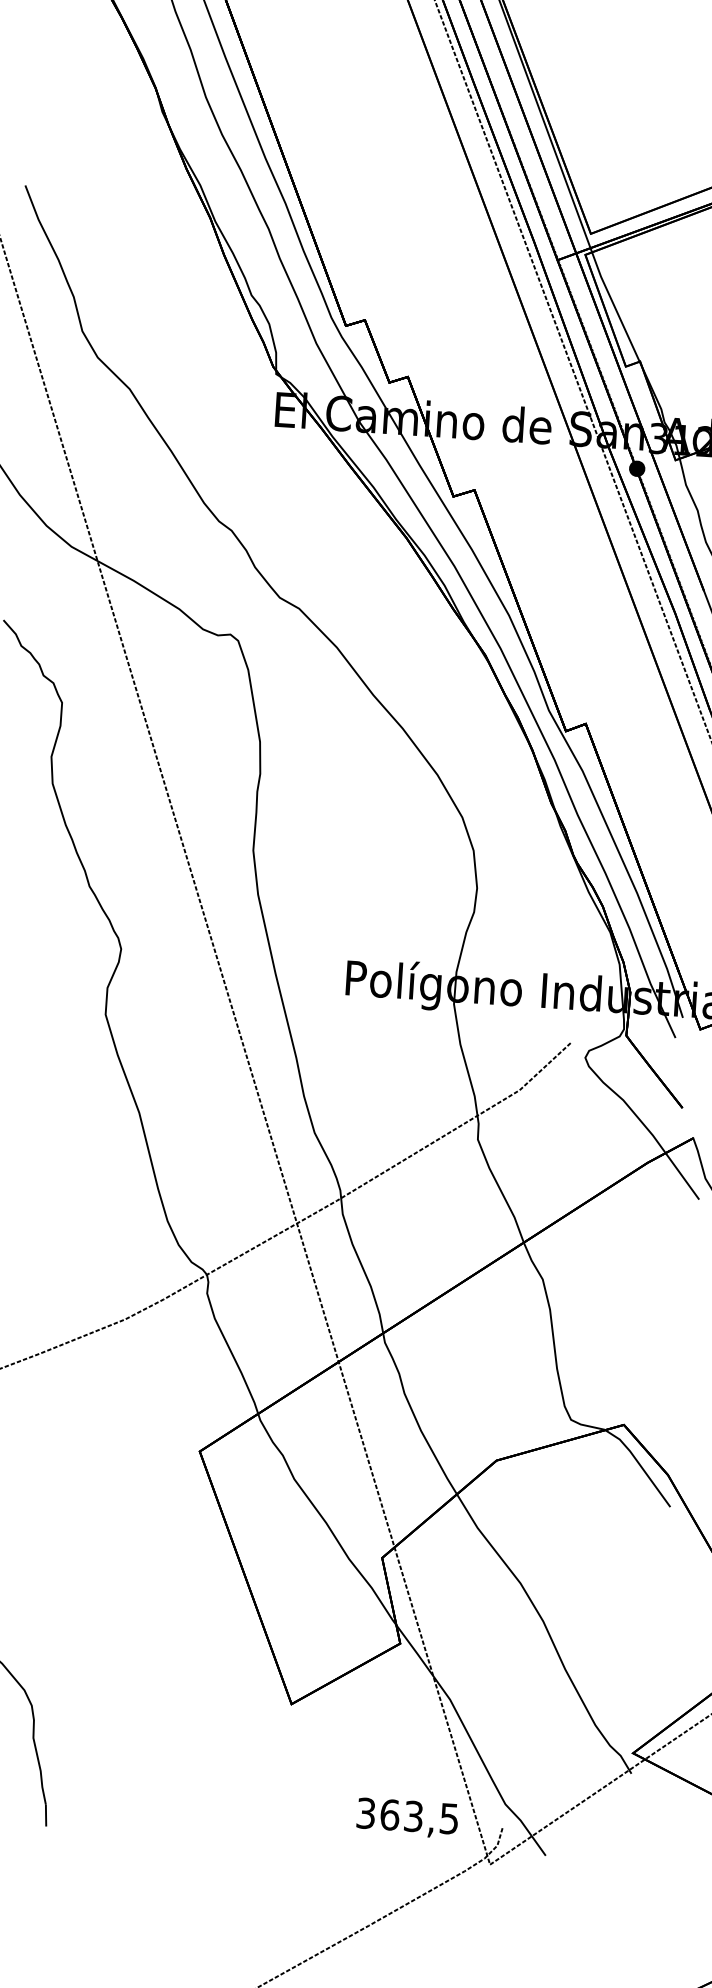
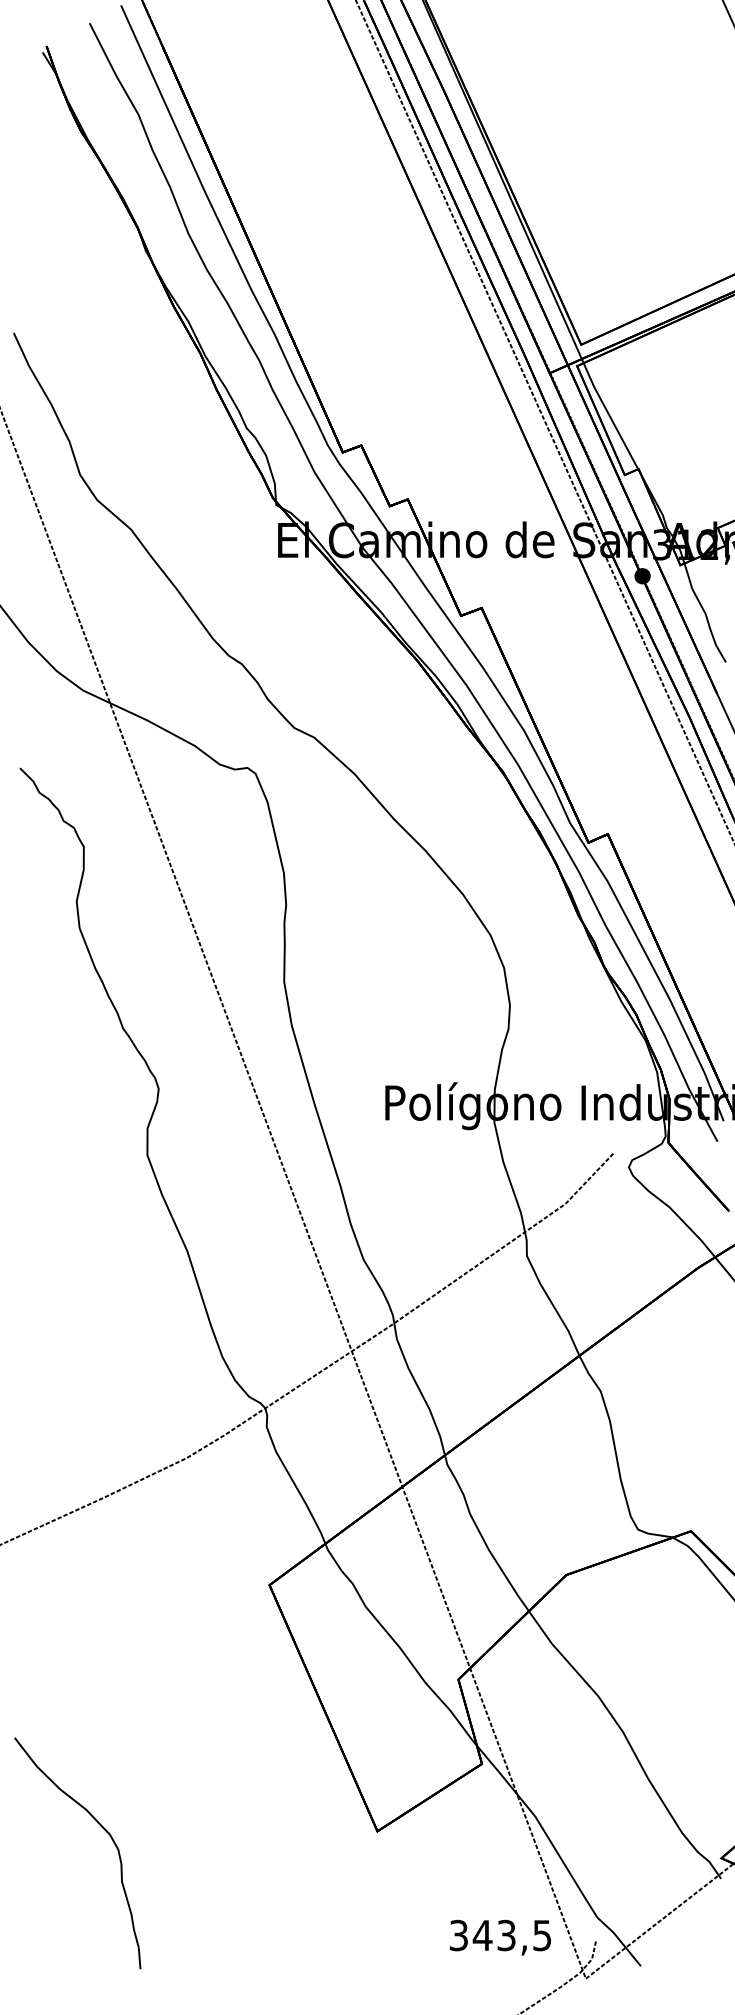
text: (389, 1814) -> (482, 1935), 363,5 -> 343,5

